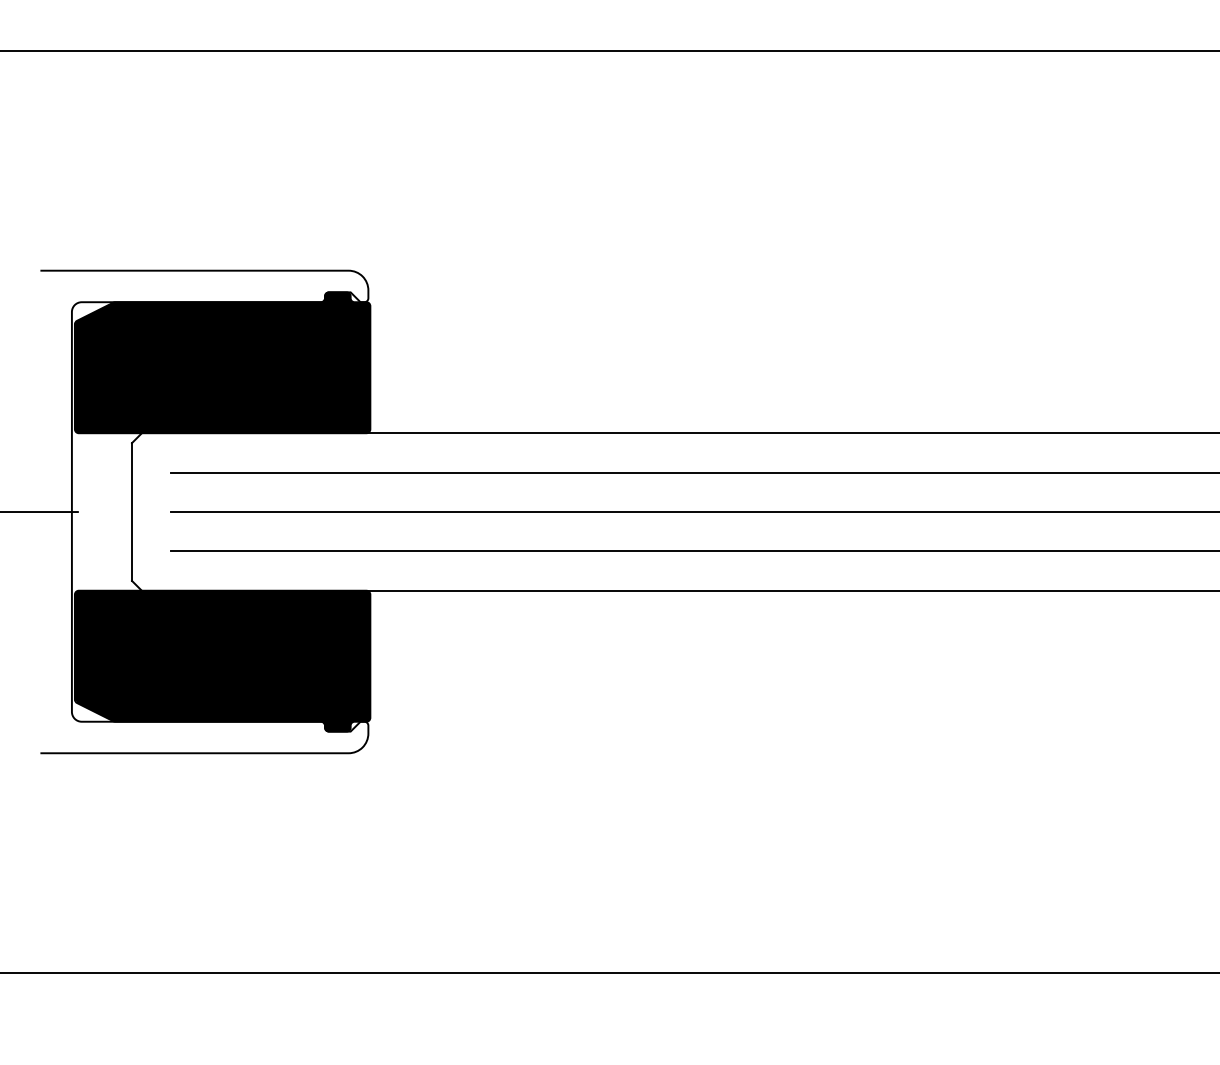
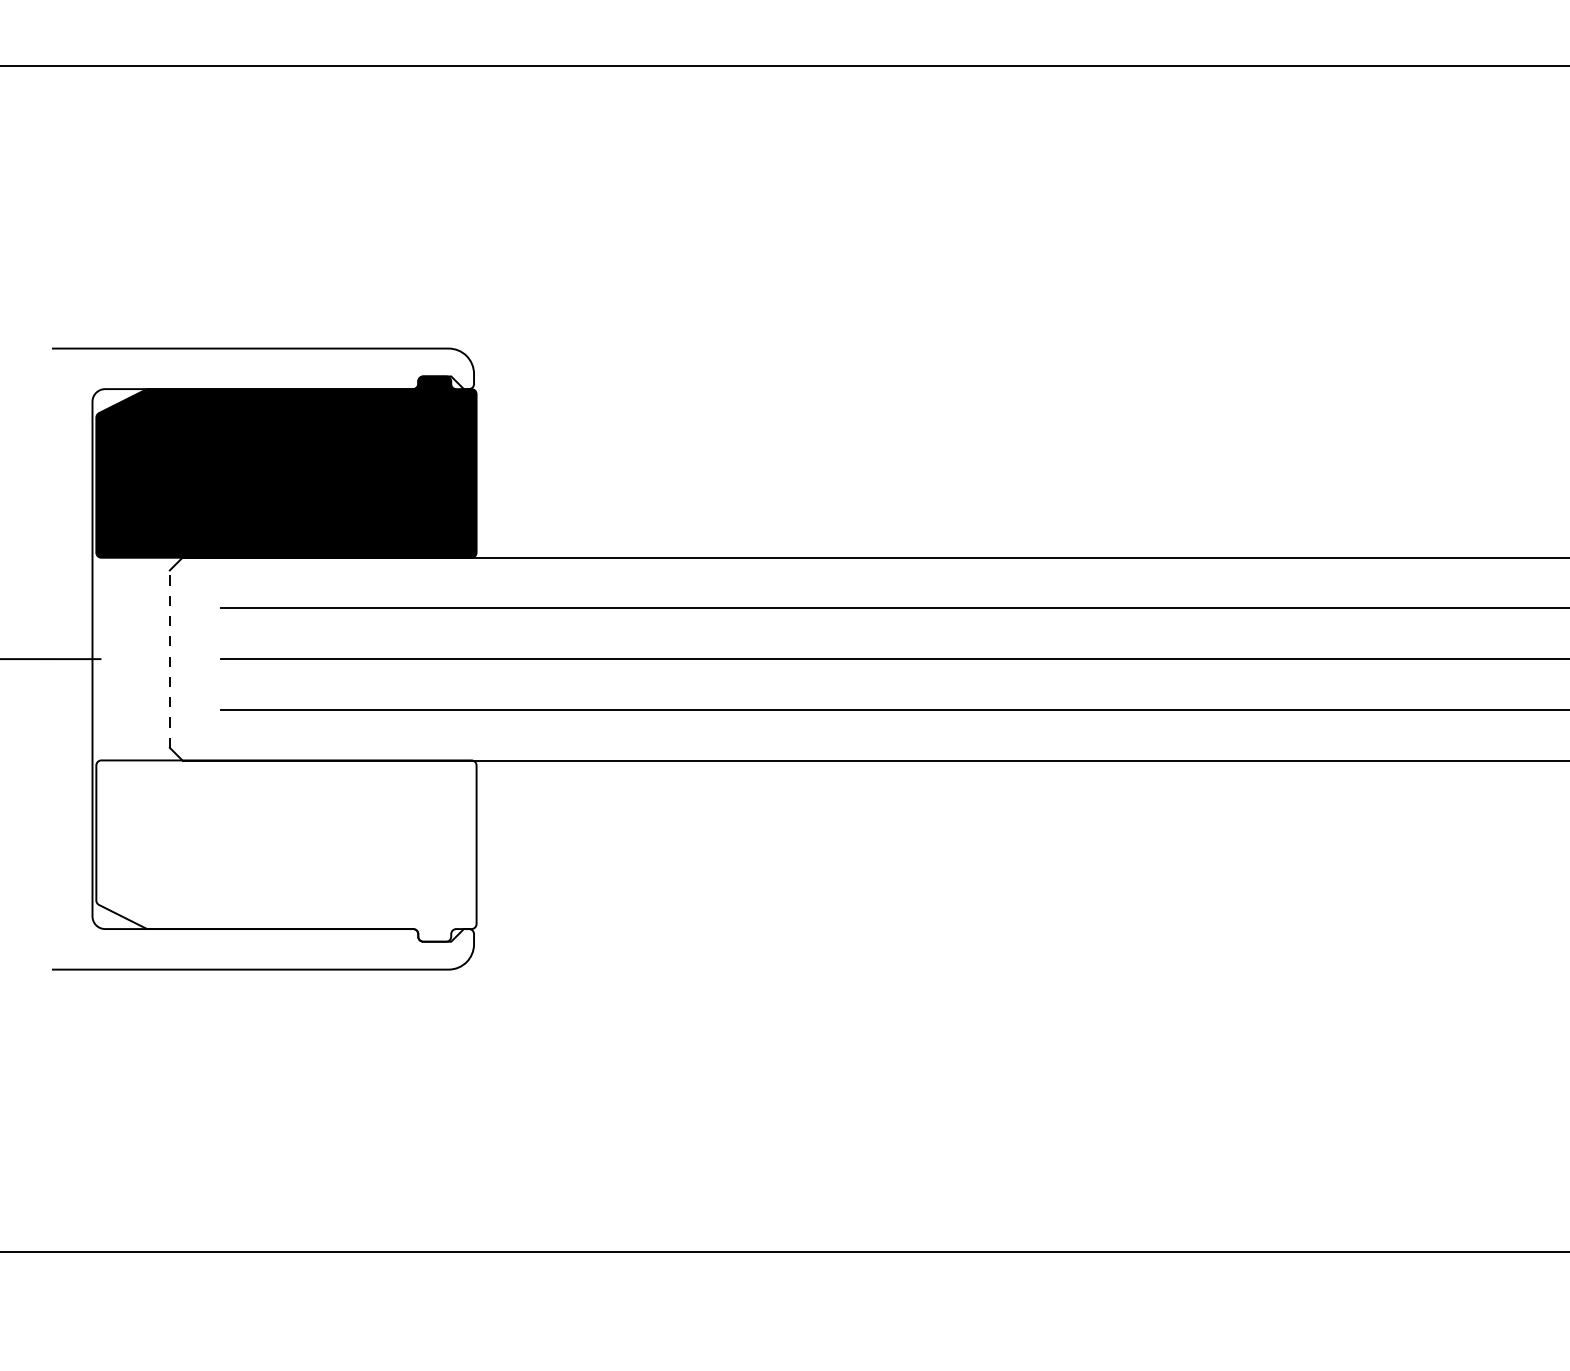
line: (132, 512) -> (170, 659), solid -> dashed
fill: (222, 660) -> (286, 850), removed

